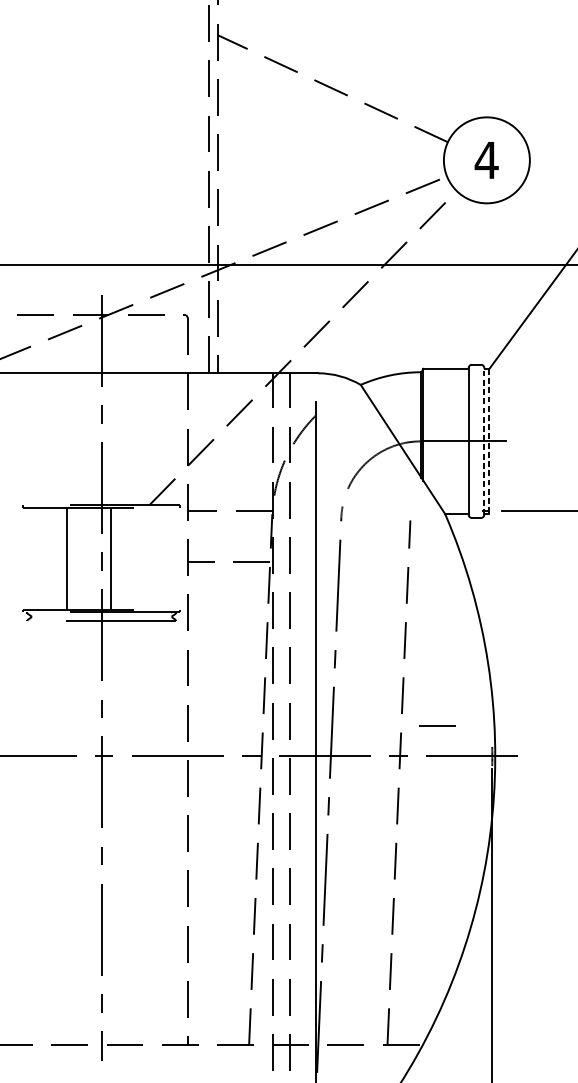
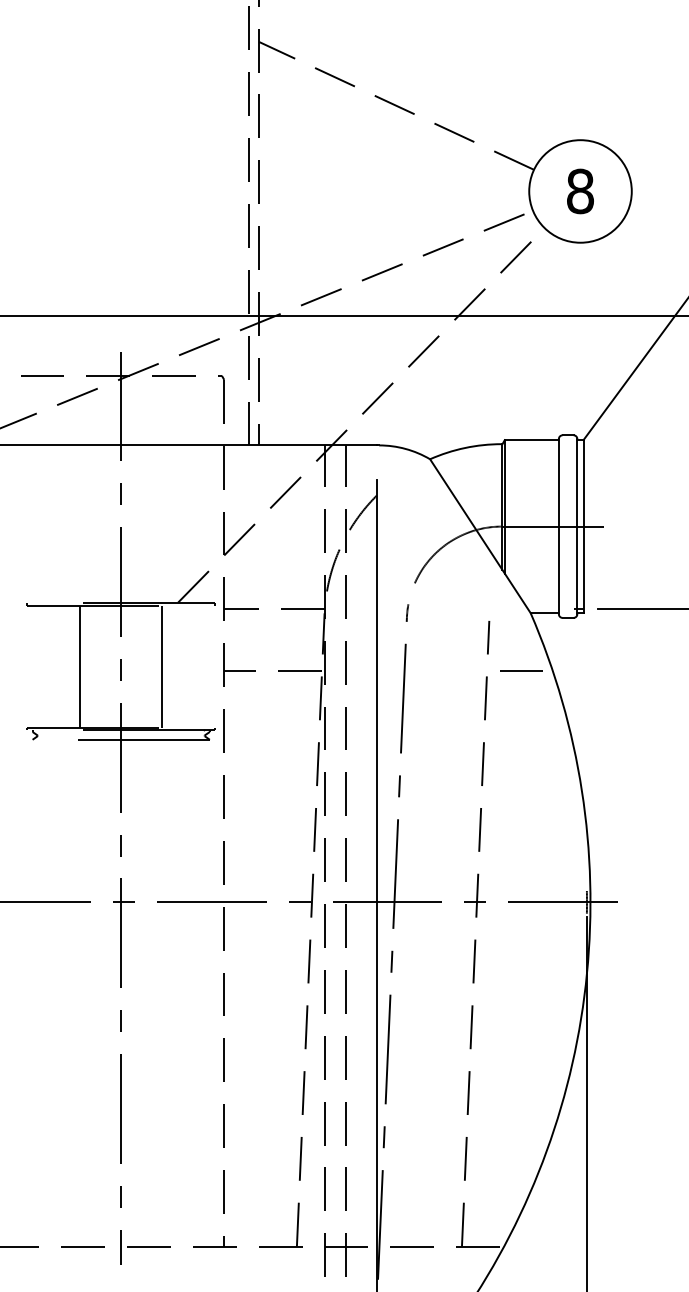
text: (486, 160) -> (580, 191), 4 -> 8
line: (484, 441) -> (577, 526), dashed -> solid
line: (489, 442) -> (583, 527), dashed -> solid
line: (111, 558) -> (162, 666), moved
line: (437, 725) -> (521, 670), moved

